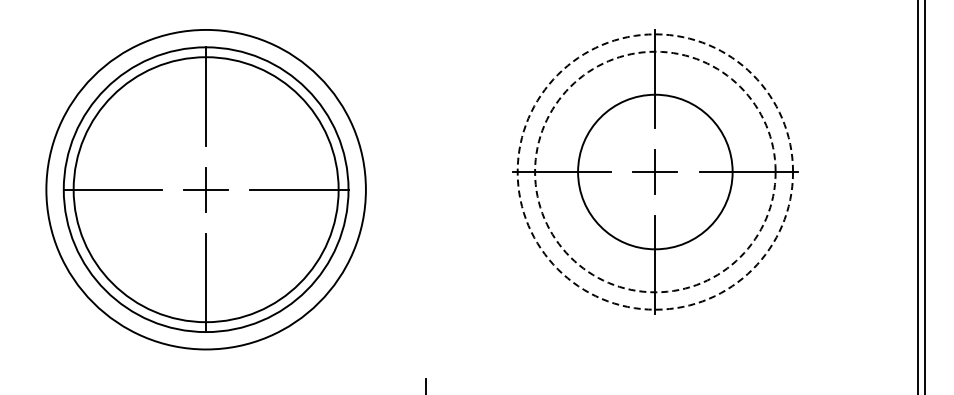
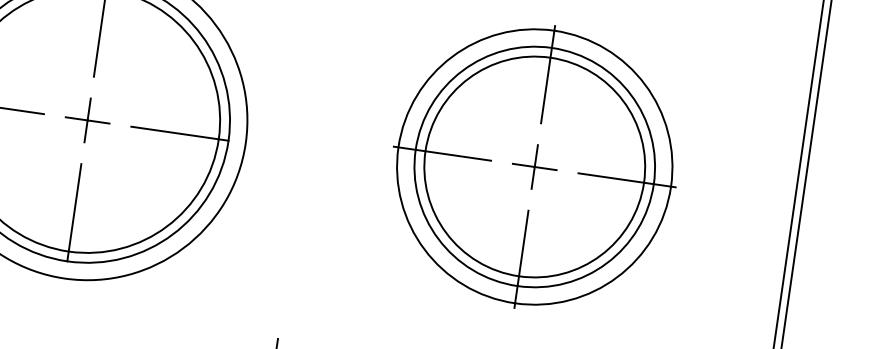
circle: (654, 171) -> (533, 166), size x1.43
circle: (655, 171) -> (534, 166), dashed -> solid
circle: (655, 171) -> (534, 166), dashed -> solid

